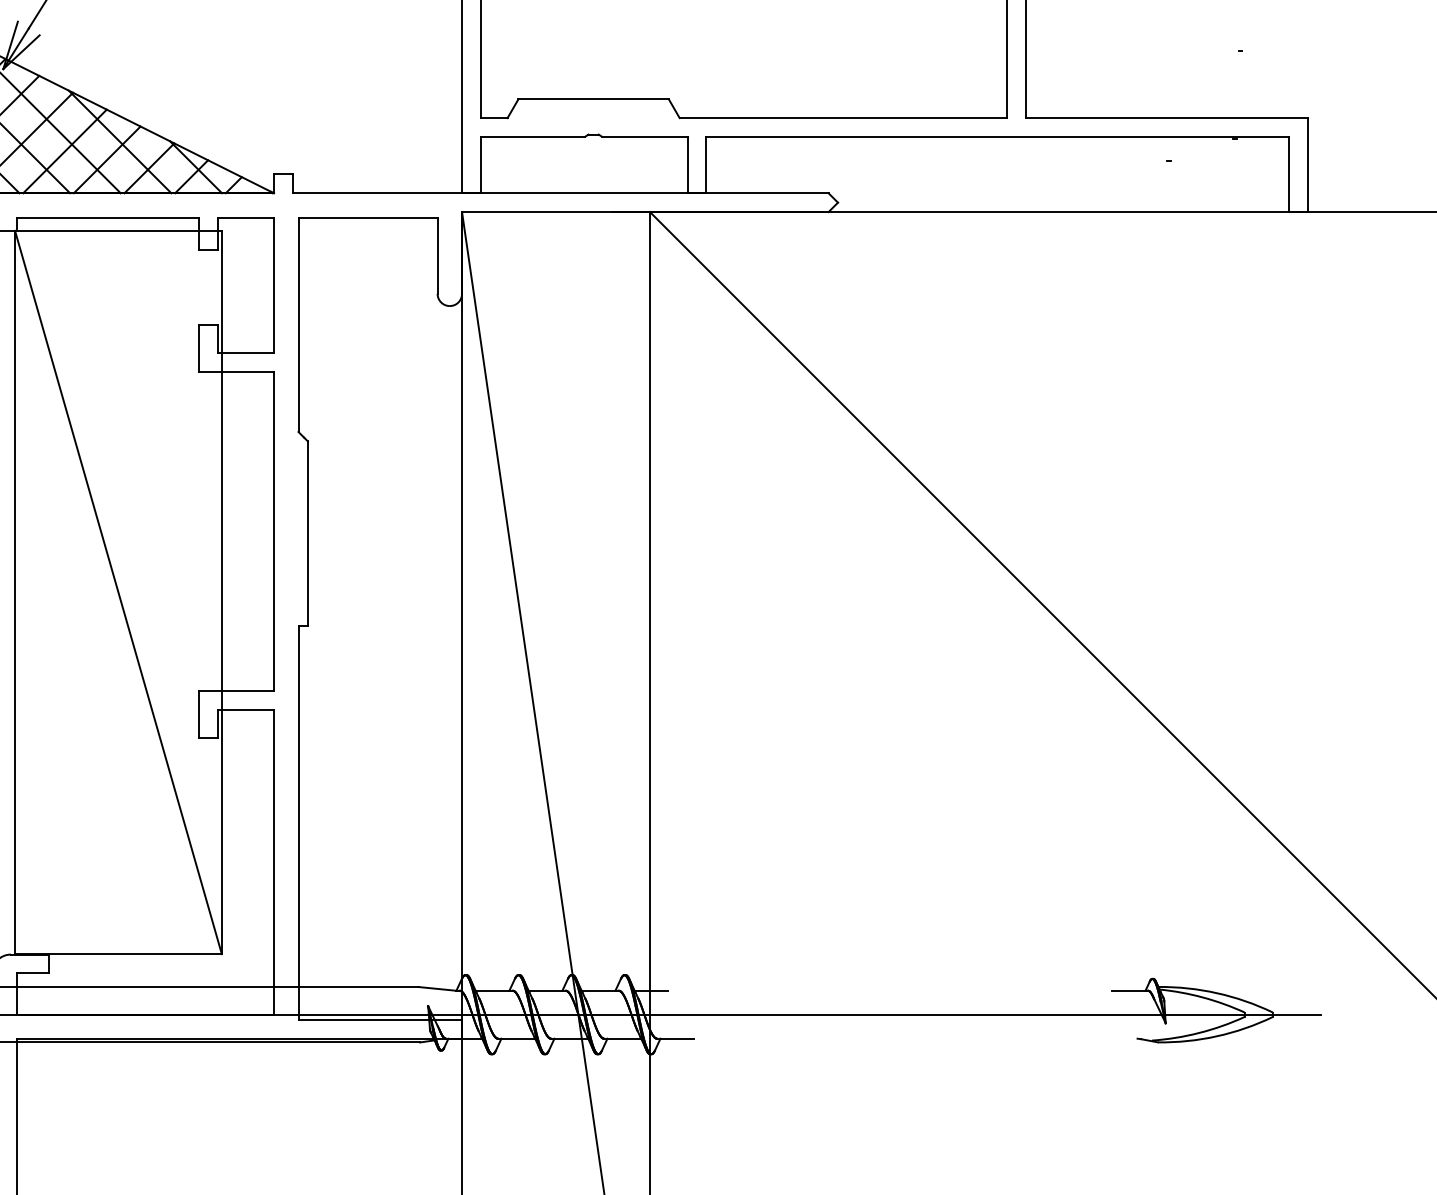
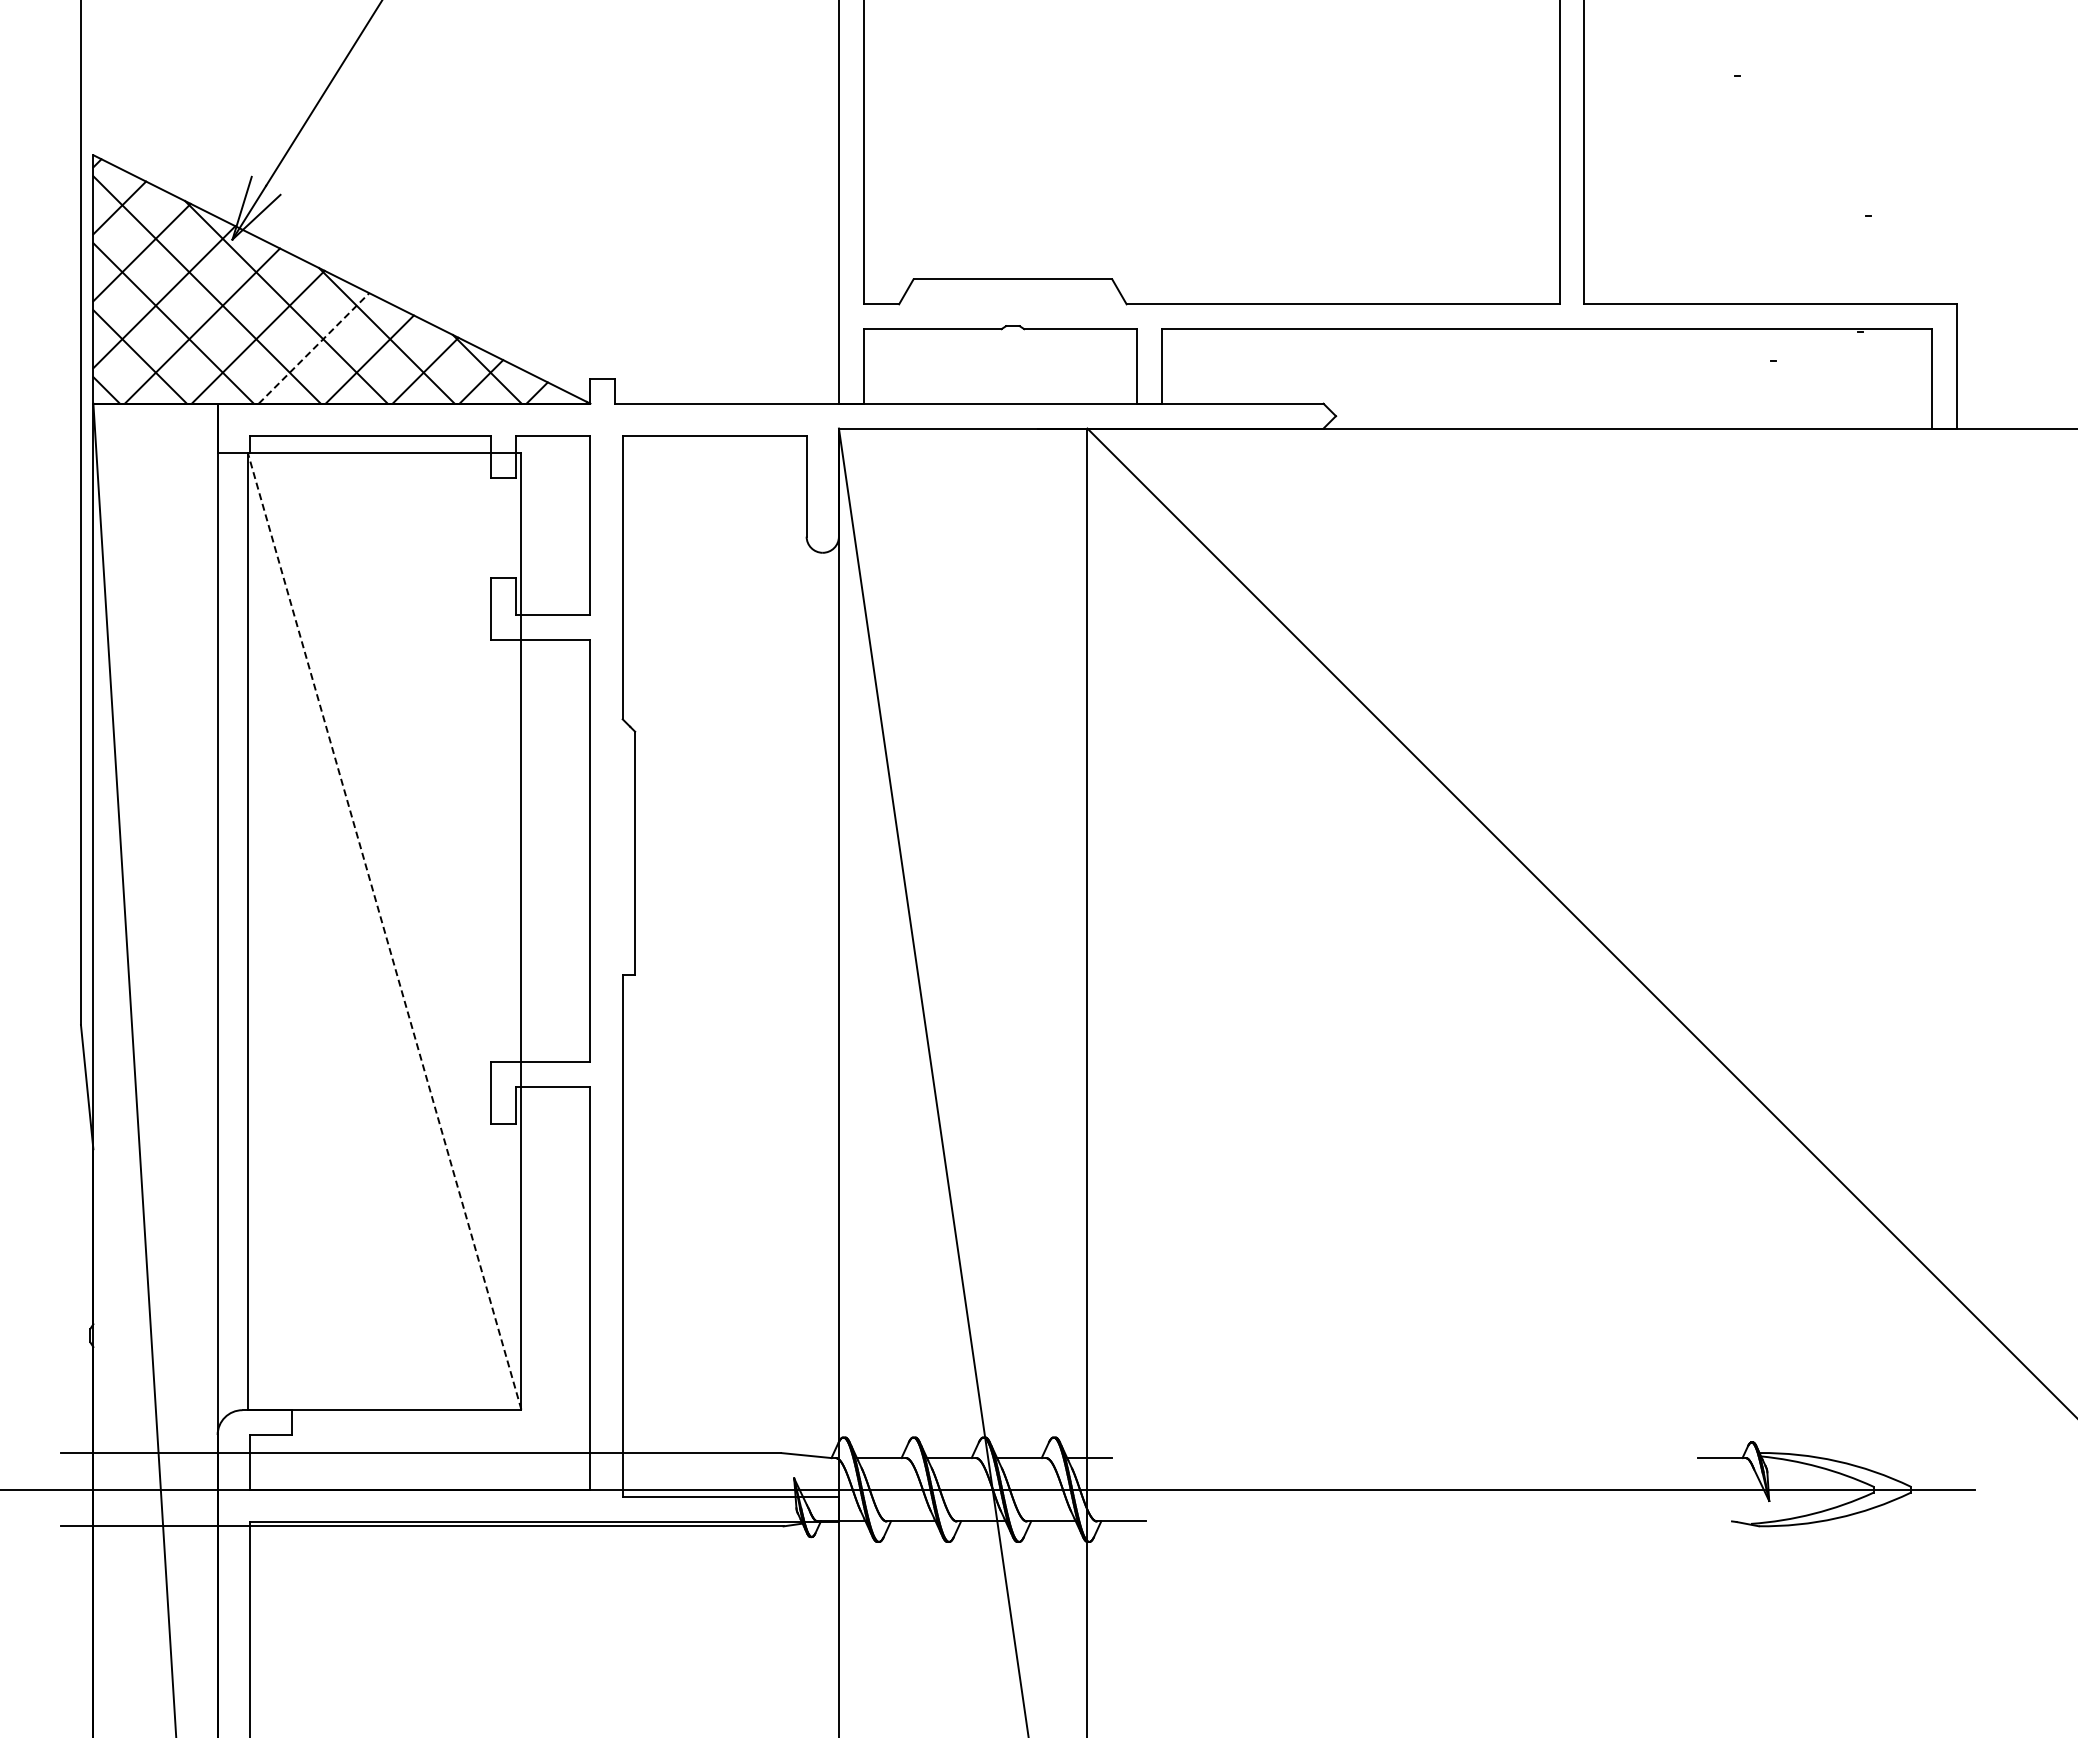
line: (65, 151) -> (314, 348), solid -> dashed
line: (118, 592) -> (384, 931), solid -> dashed

